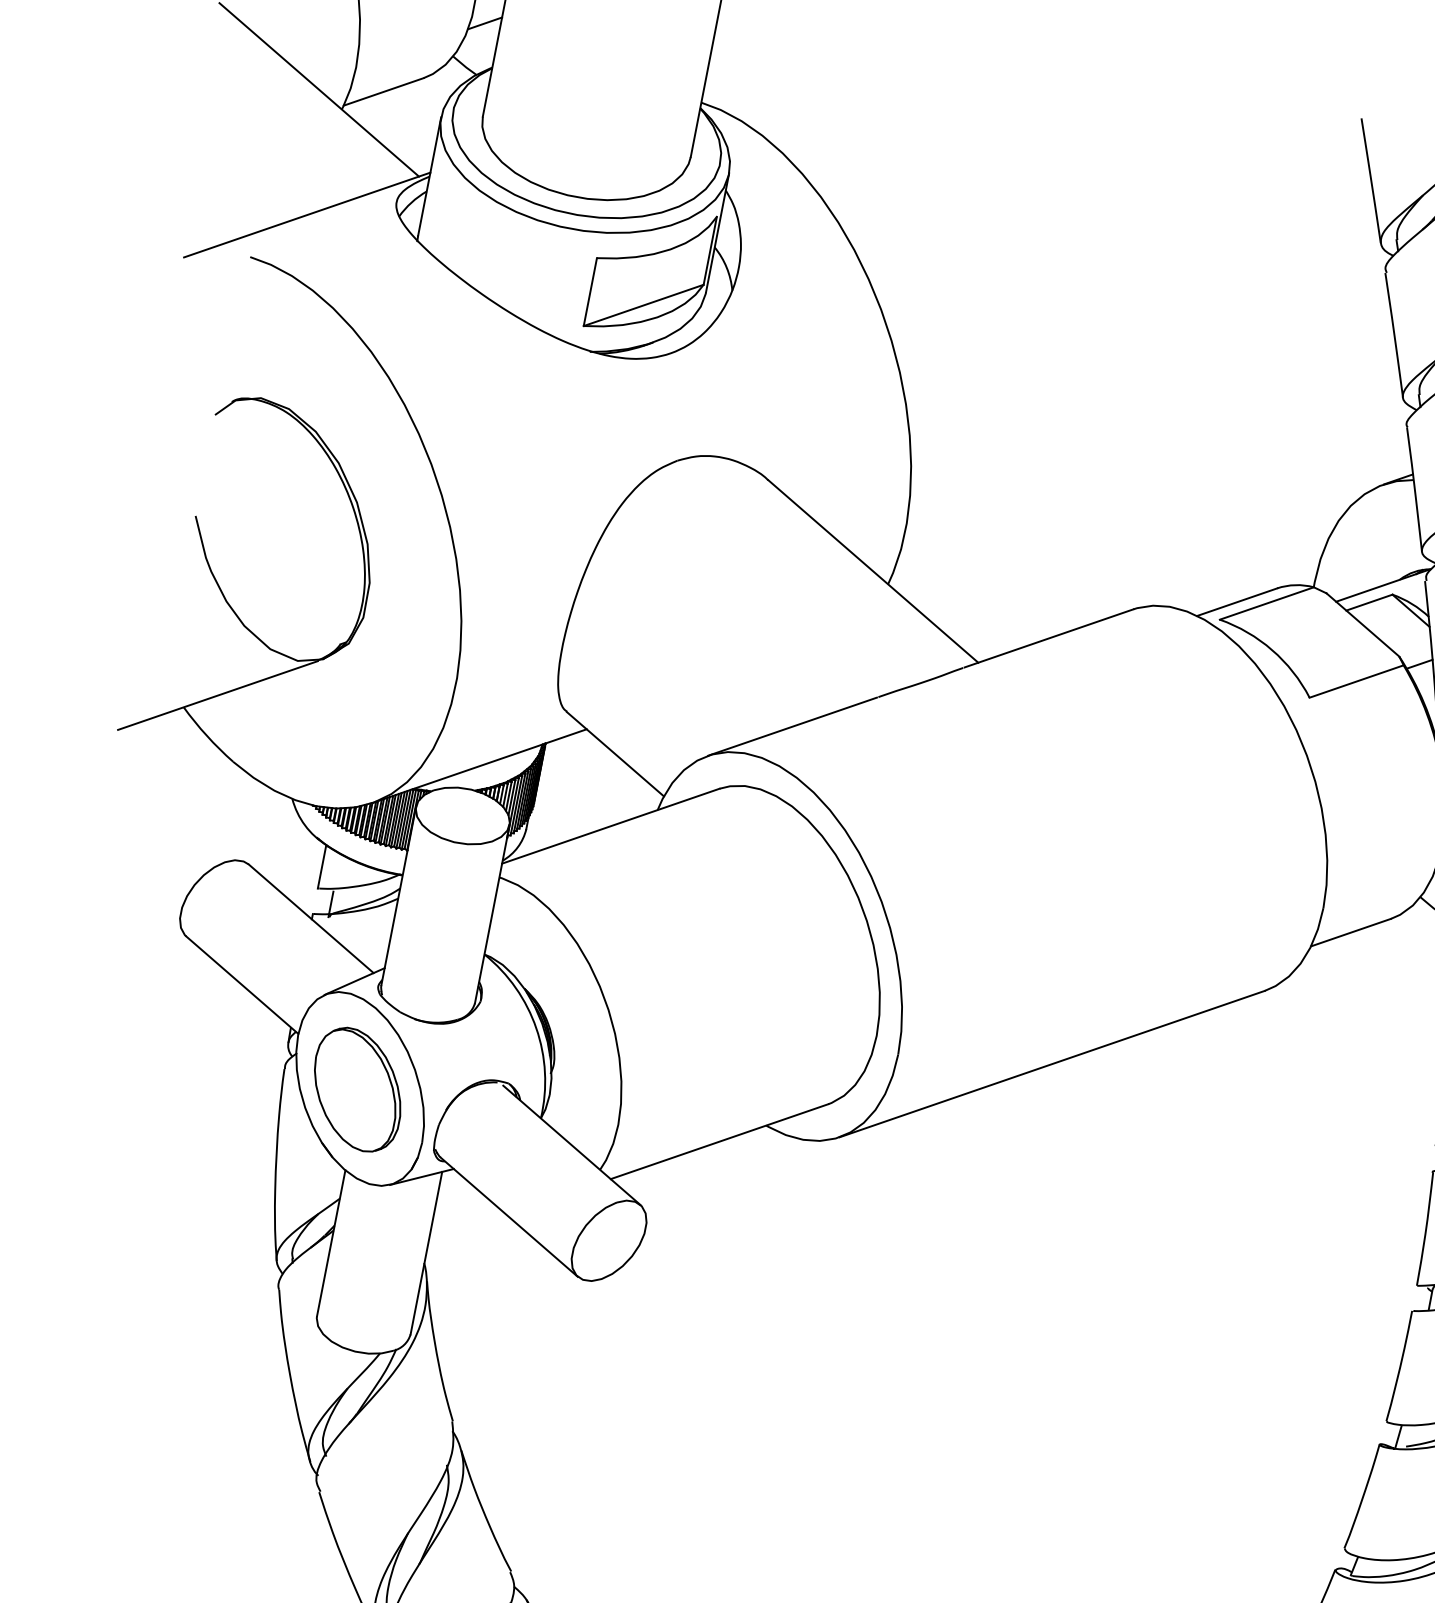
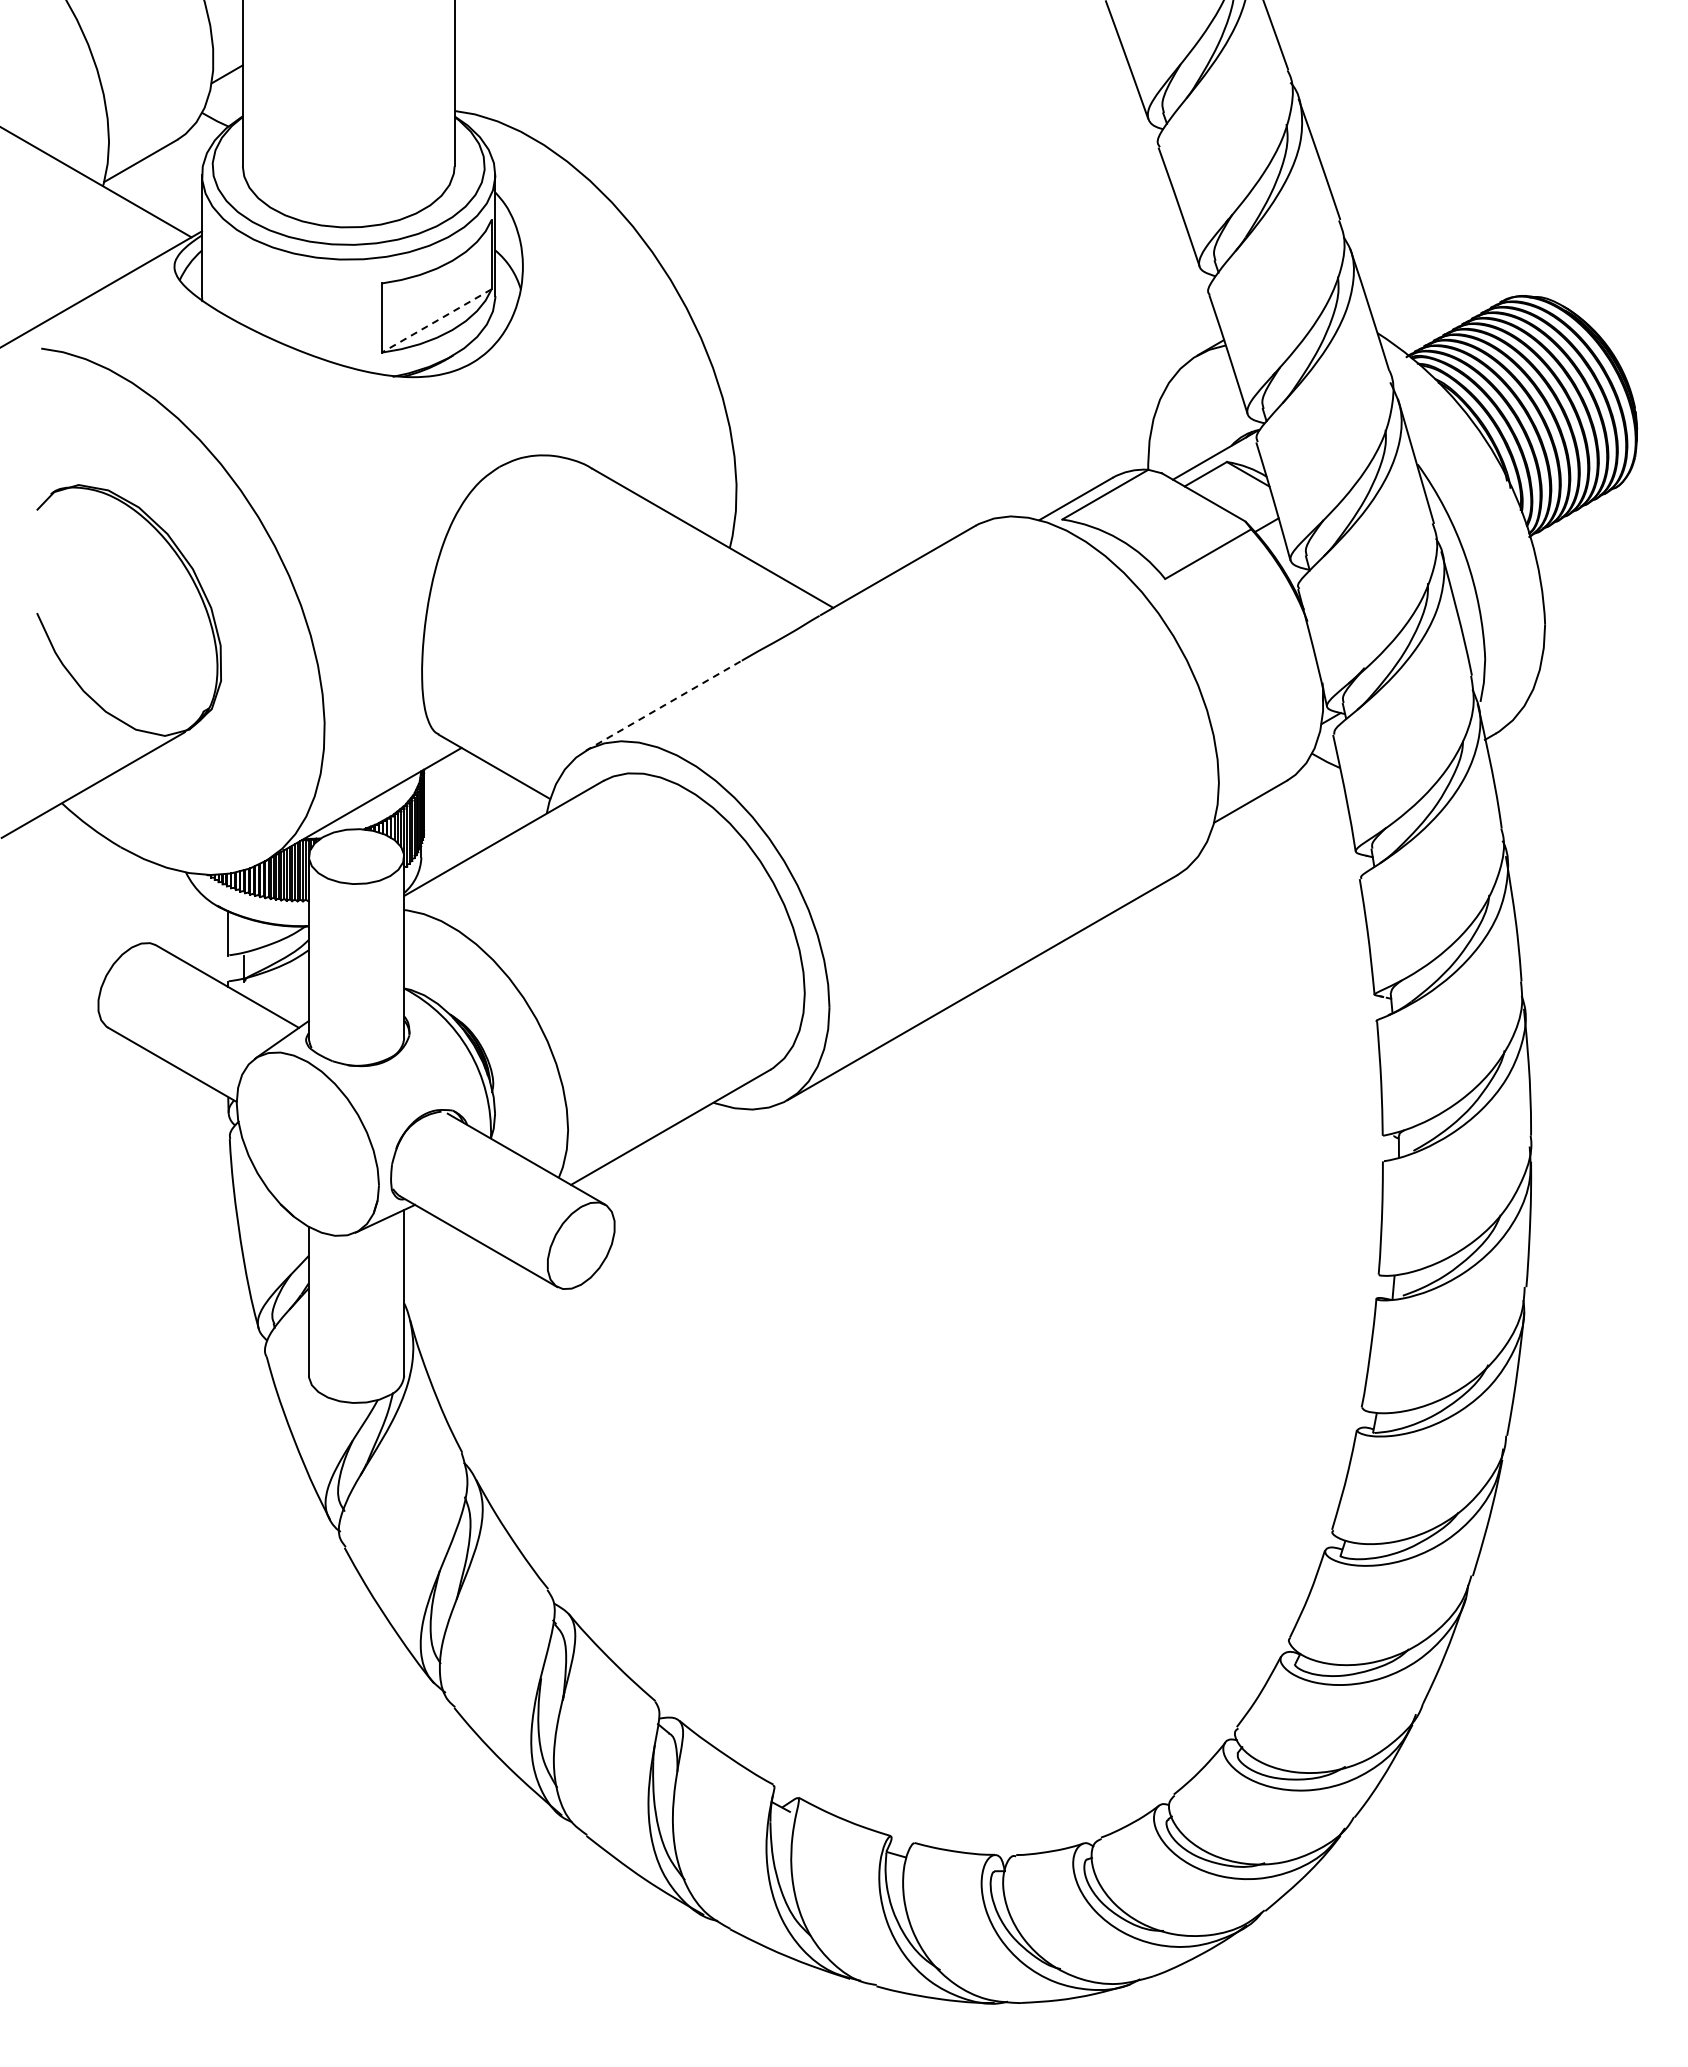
line: (643, 305) -> (436, 321), solid -> dashed
line: (791, 726) -> (662, 706), solid -> dashed
part: (357, 1089) -> (305, 1145), removed

